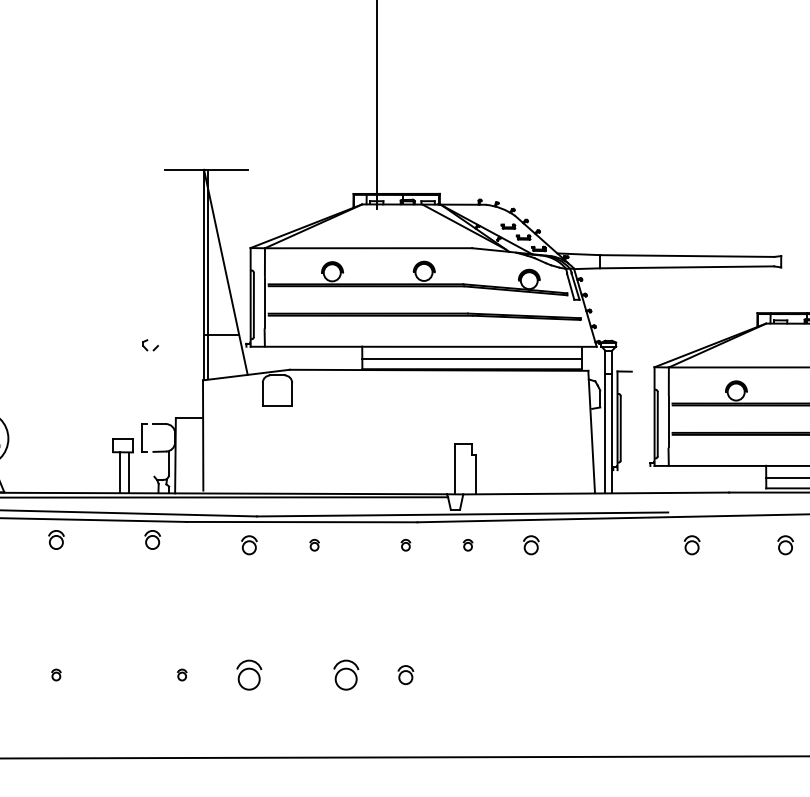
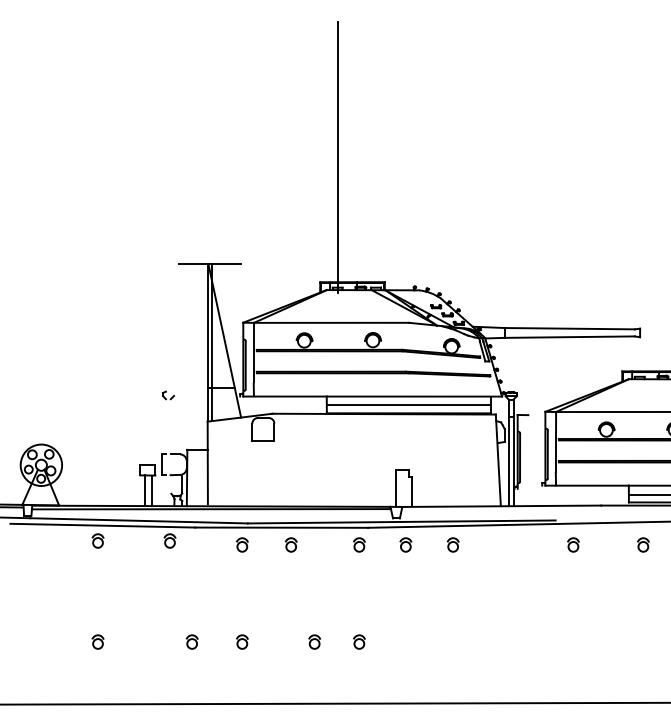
part: (313, 544) -> (290, 544), size x1.67
part: (406, 544) -> (359, 544), size x1.67
part: (467, 544) -> (405, 544), size x1.67
part: (55, 674) -> (97, 641), size x1.67
part: (181, 674) -> (191, 641), size x1.67
part: (249, 674) -> (242, 641), size x0.62
part: (345, 674) -> (314, 641), size x0.62

